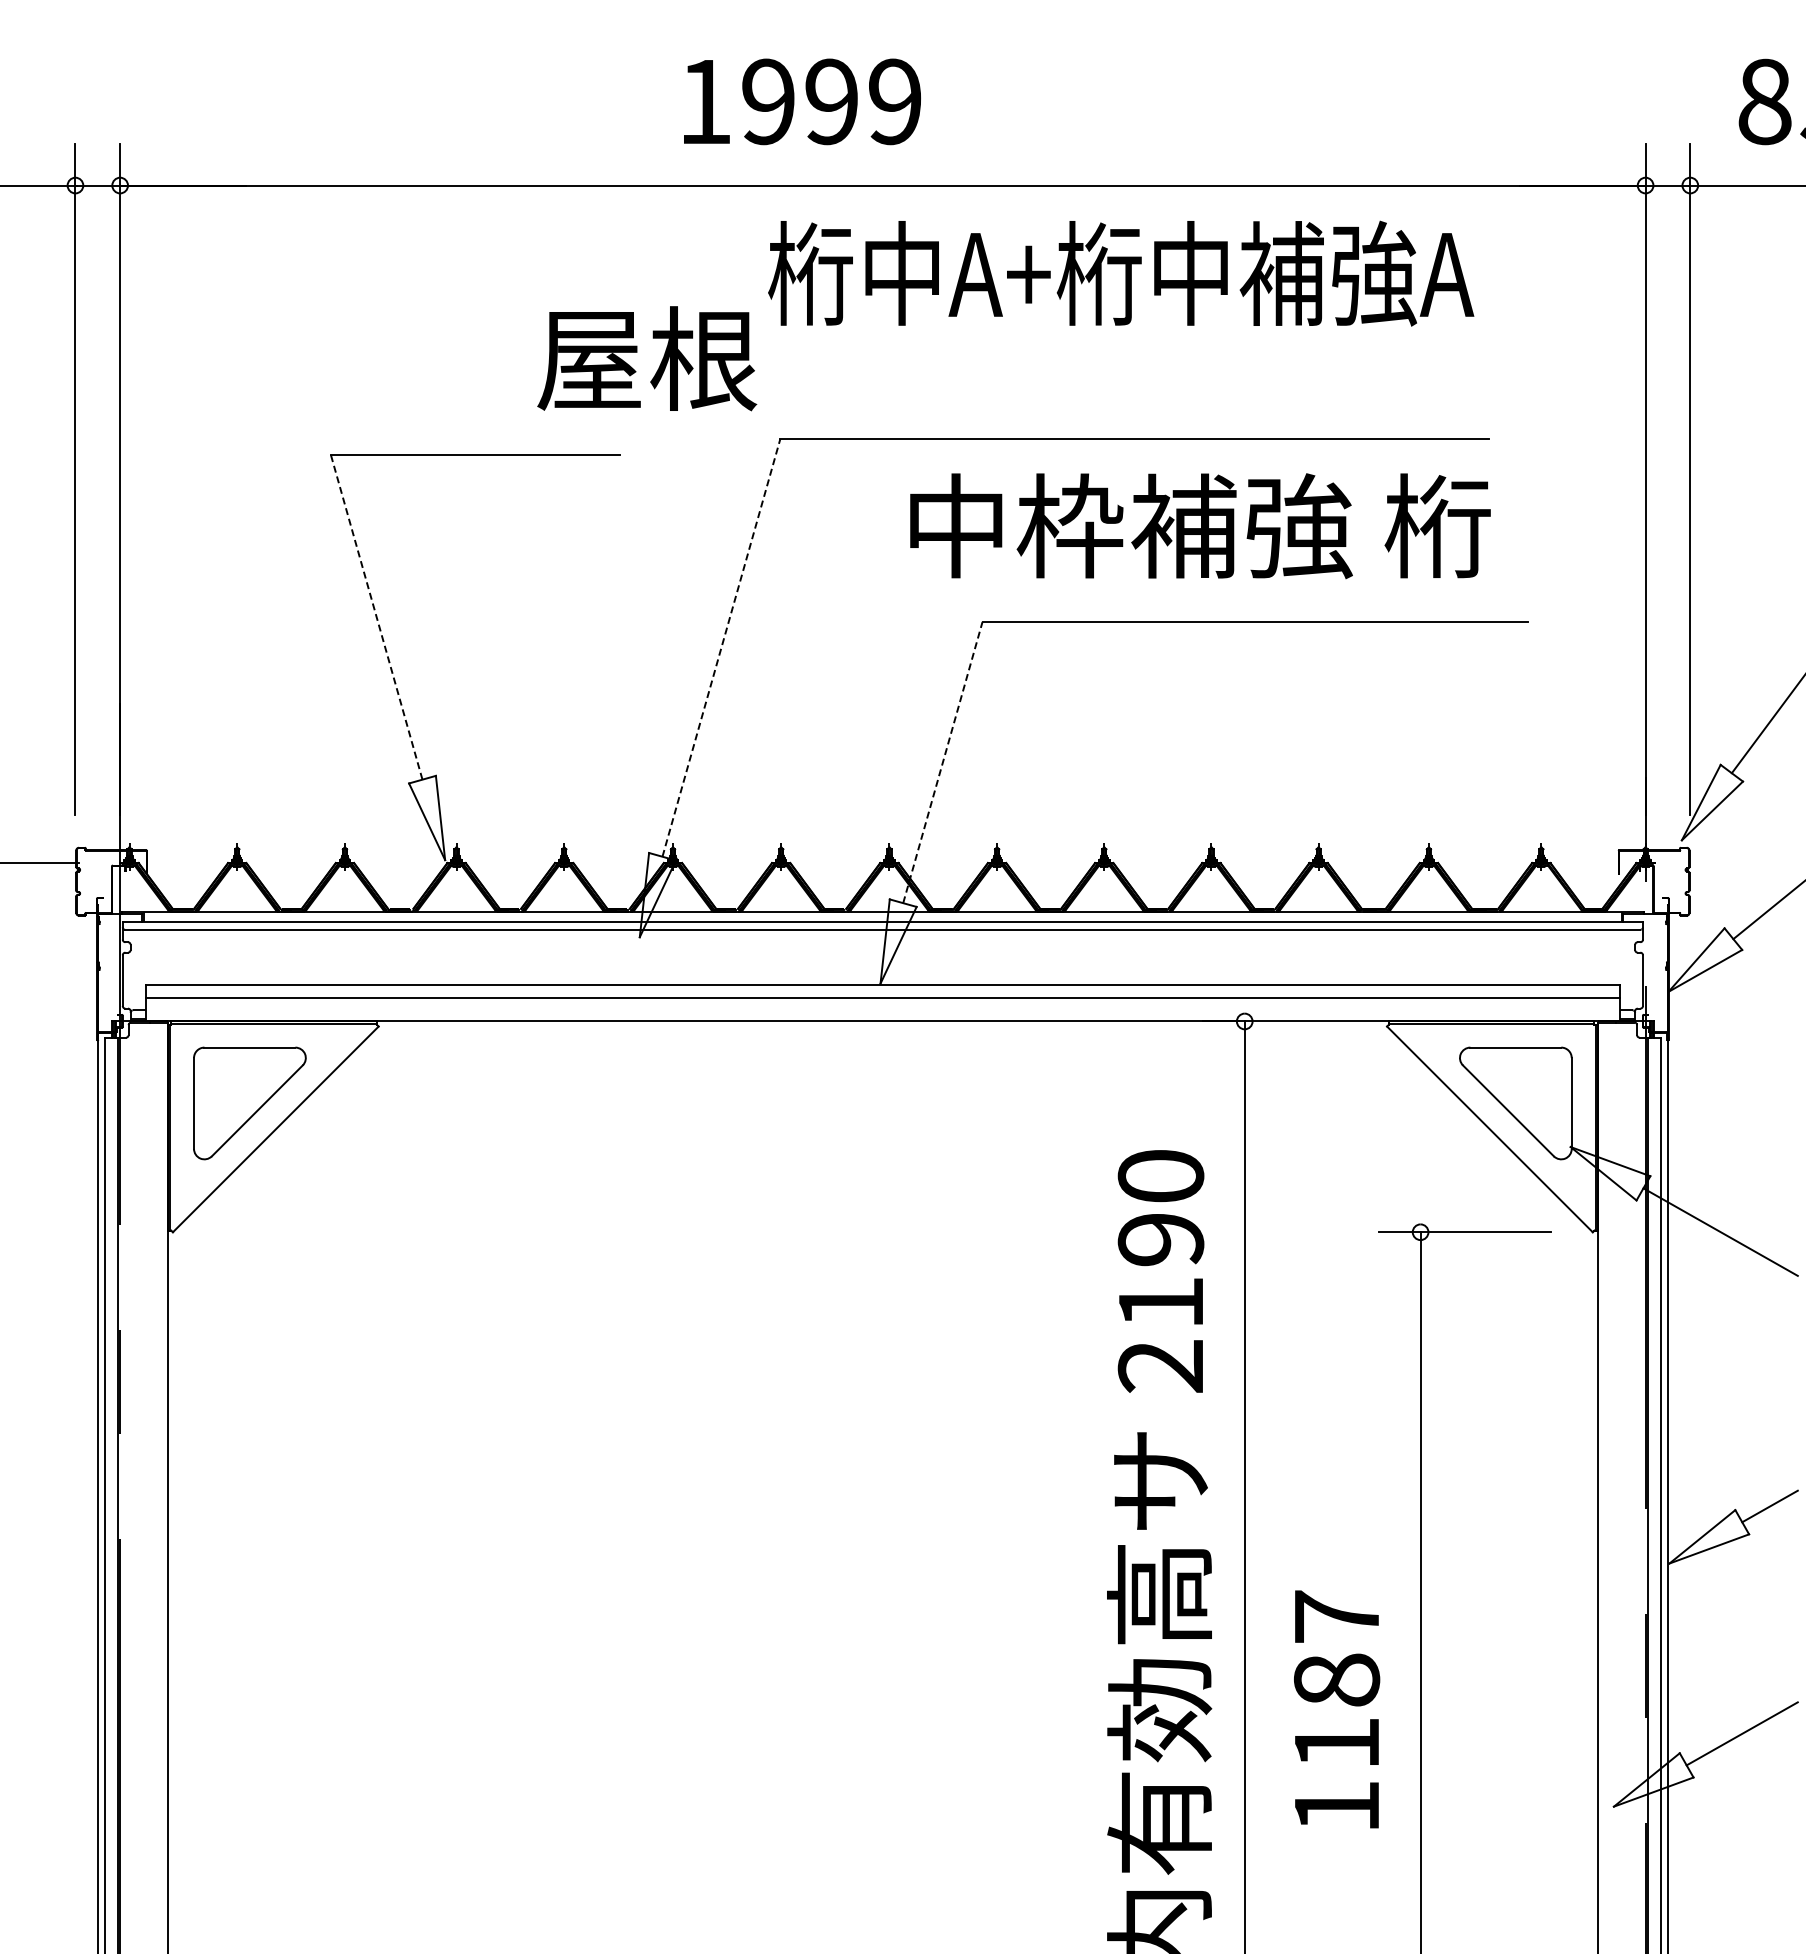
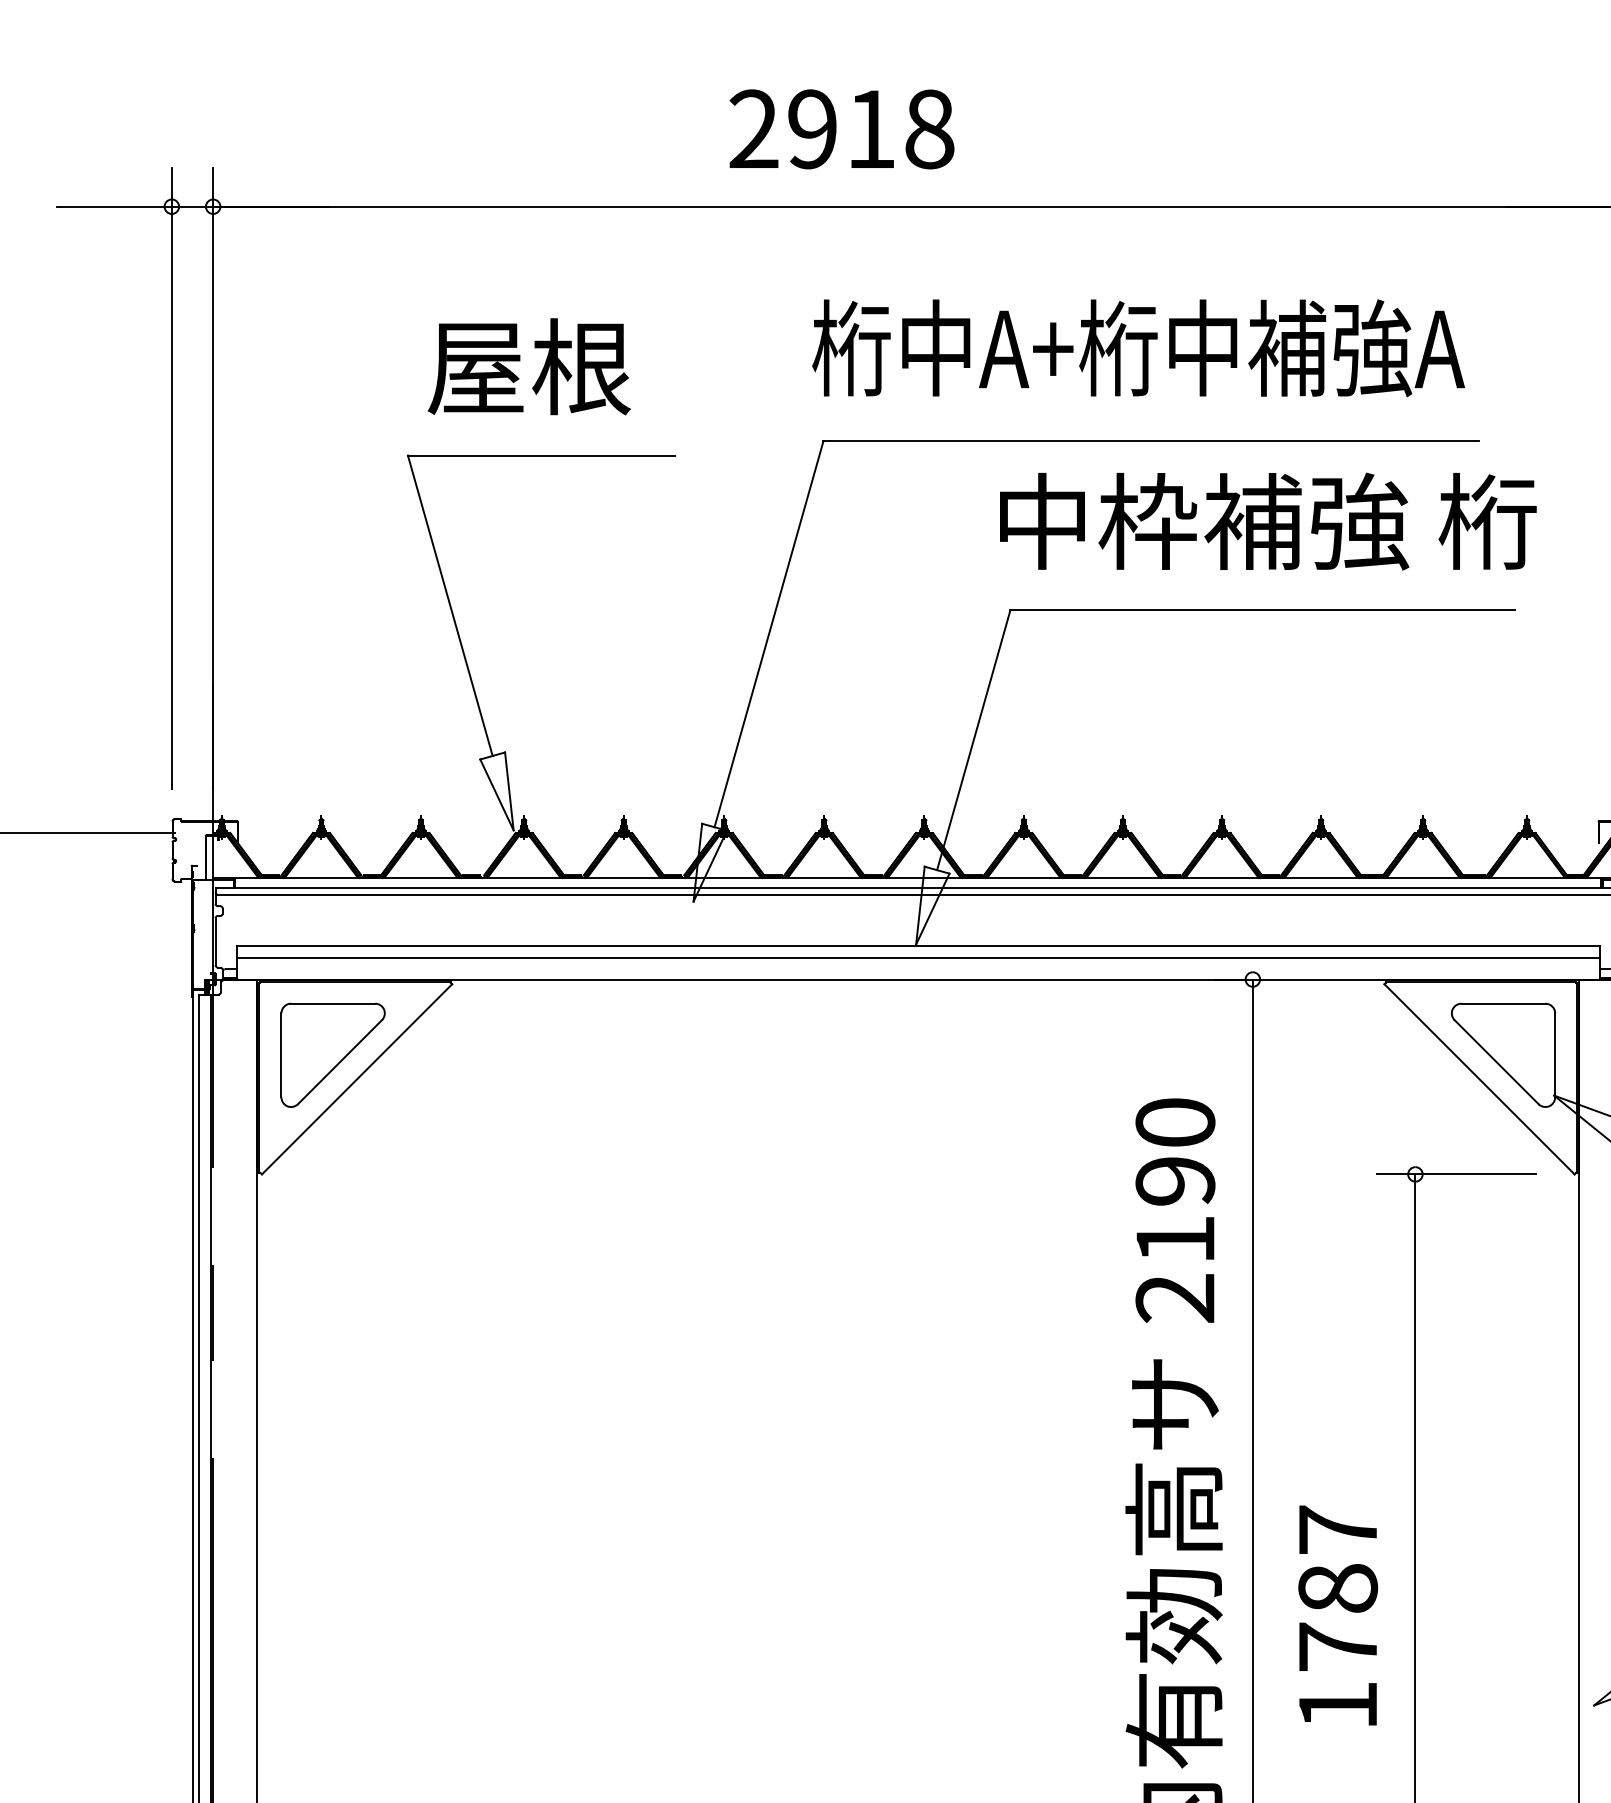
text: (799, 101) -> (841, 129), 1999 -> 2918
text: (1121, 273) -> (1138, 348), moved
text: (647, 358) -> (529, 366), moved
text: (1200, 526) -> (1268, 521), moved
line: (376, 617) -> (450, 606), dashed -> solid
line: (721, 647) -> (769, 633), dashed -> solid
line: (943, 762) -> (974, 740), dashed -> solid
text: (1336, 1743) -> (1337, 1647), 1187 -> 1787

